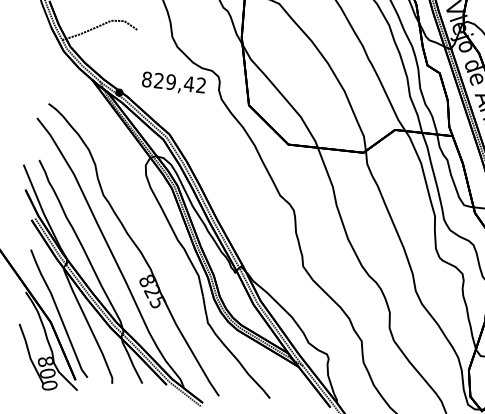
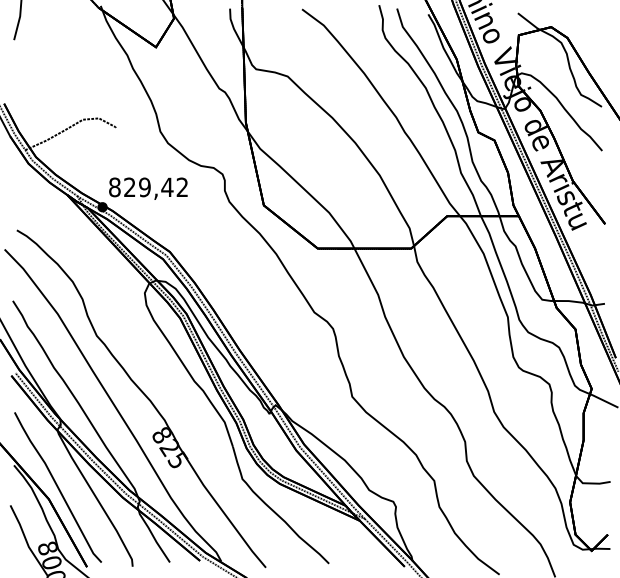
text: (173, 83) -> (148, 188), moved

